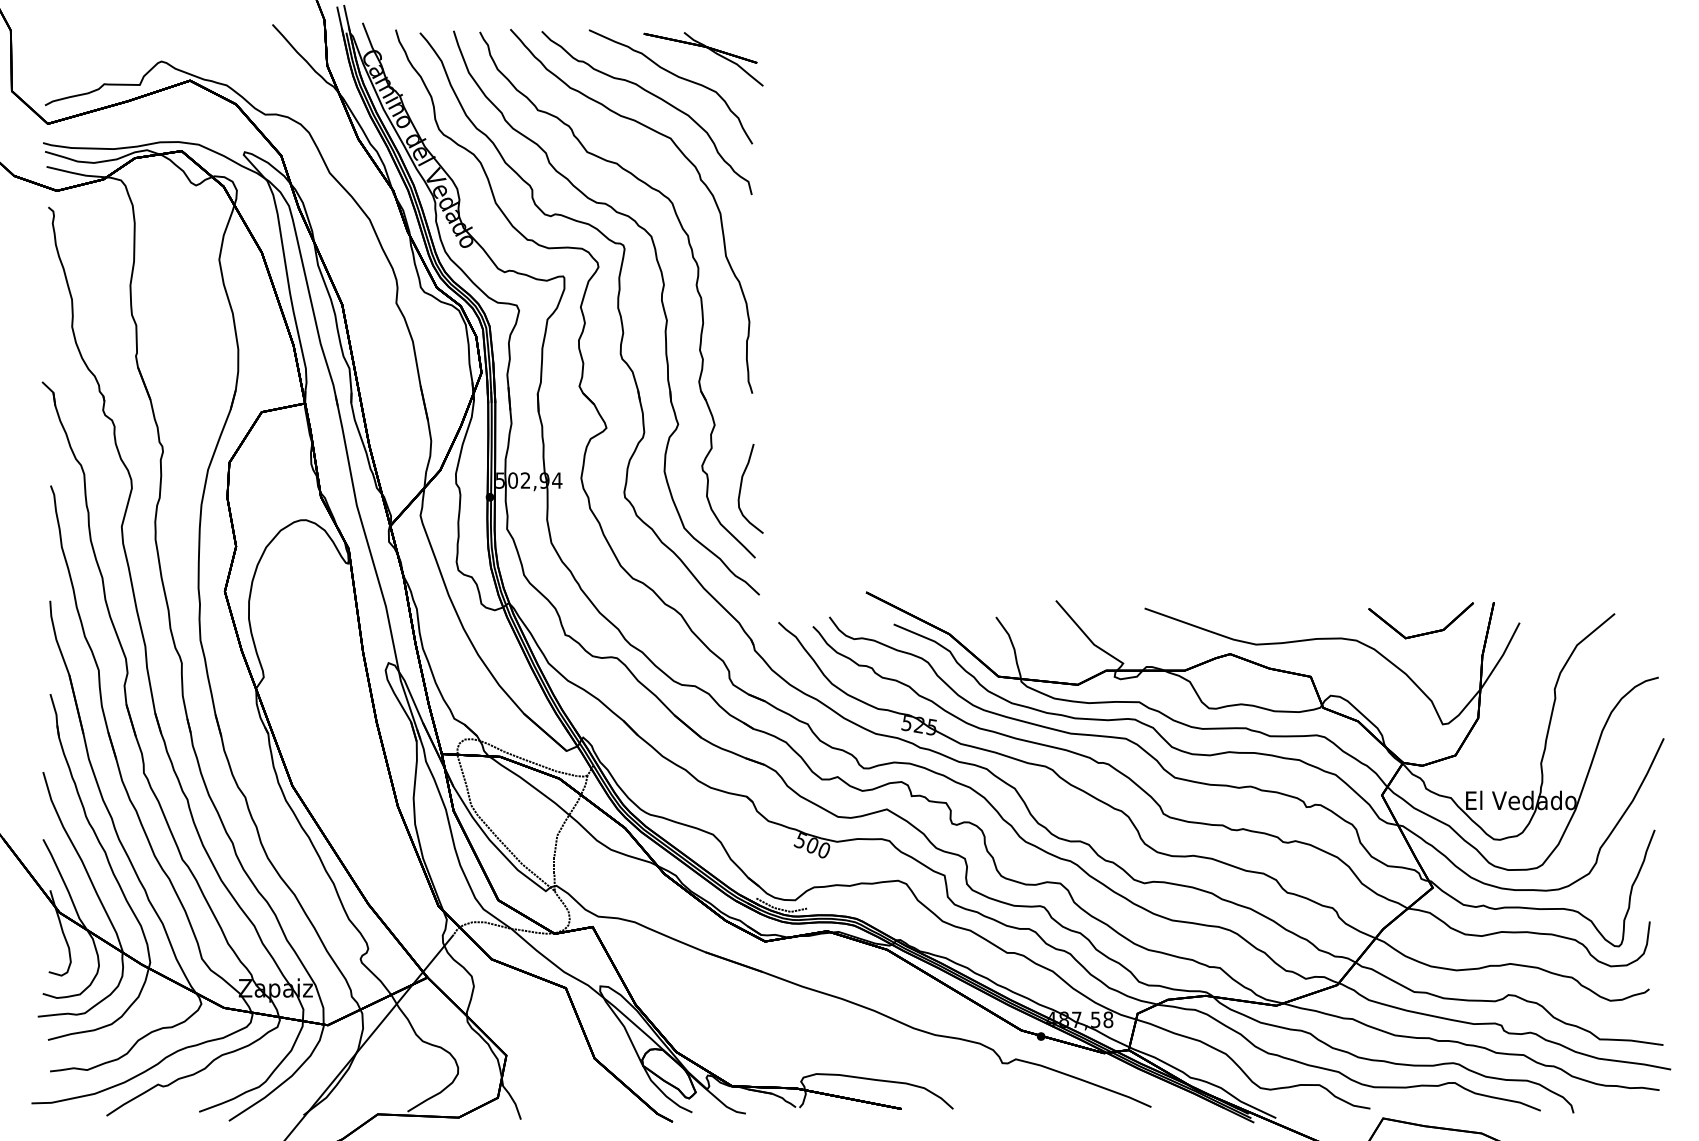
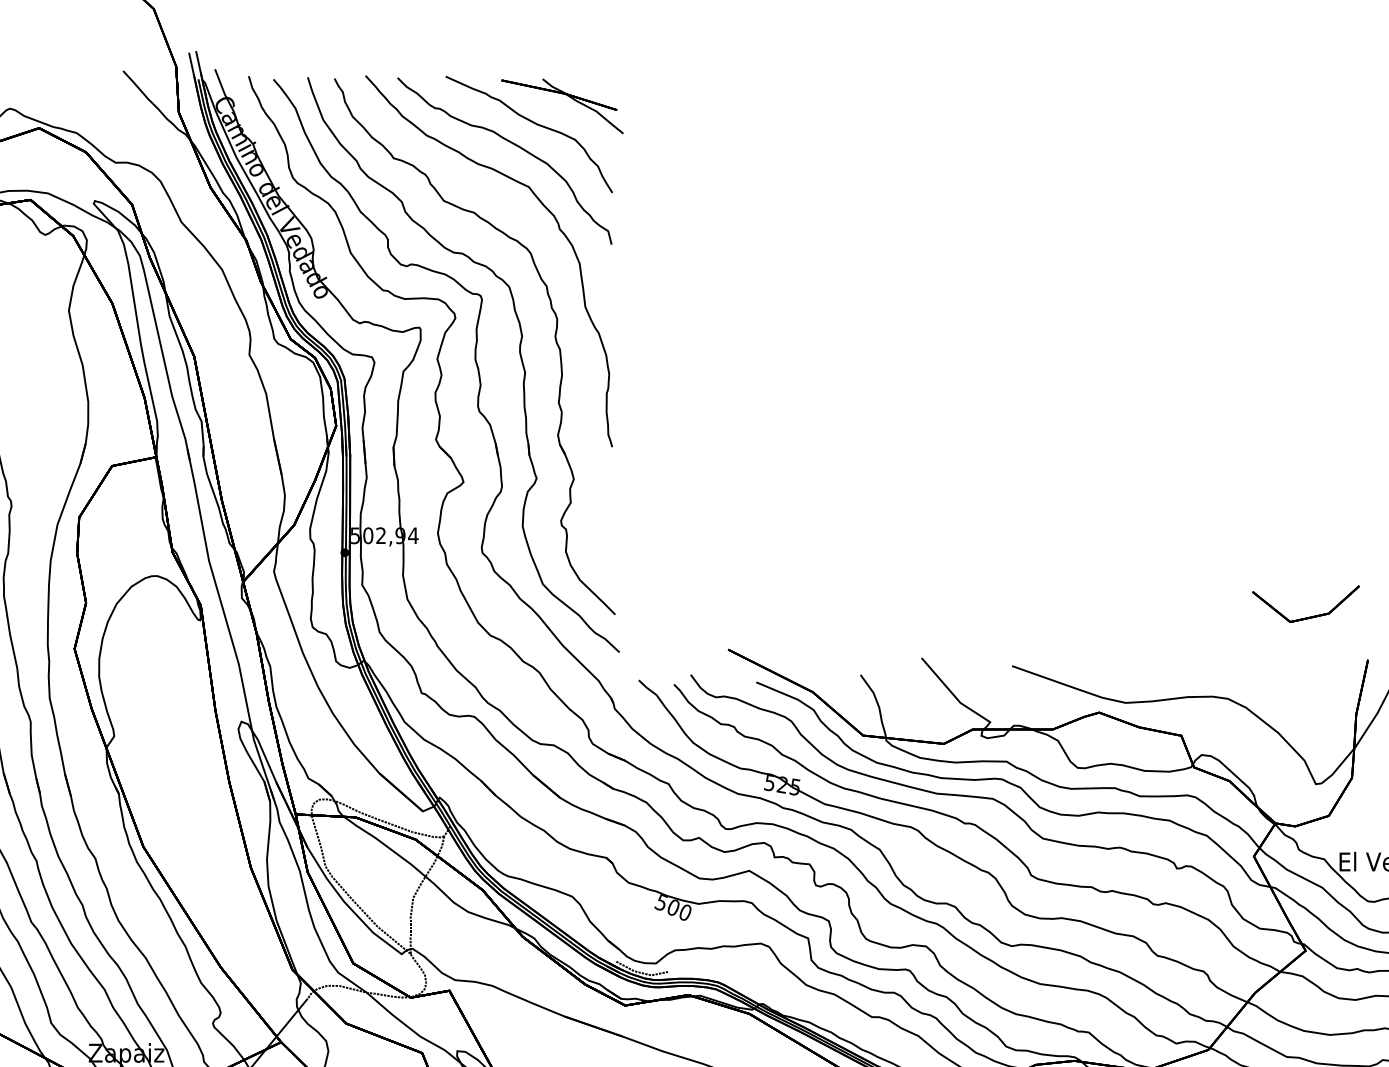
part: (741, 488) -> (601, 543), removed
part: (1425, 632) -> (1310, 616), moved

